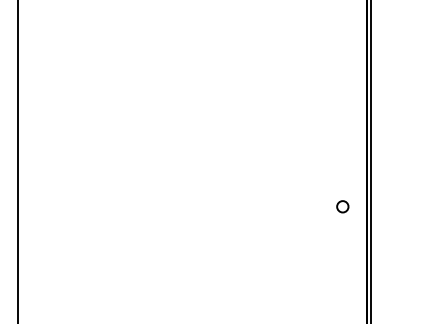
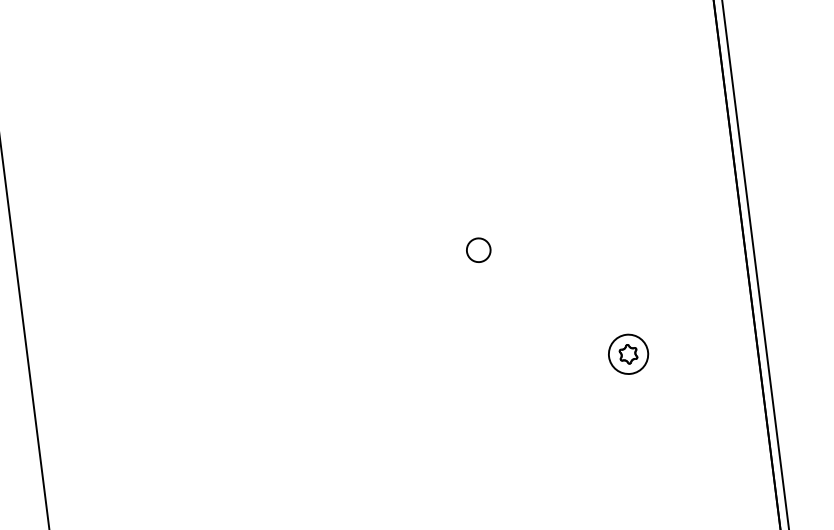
circle: (342, 206) -> (477, 249), moved
part: (304, 265) -> (627, 354), added

